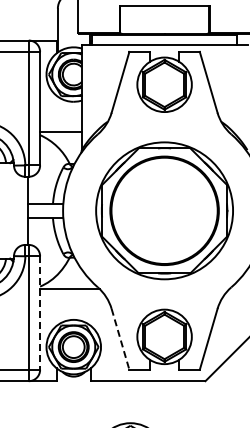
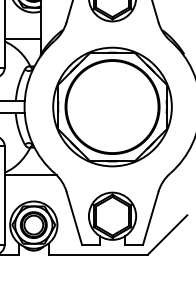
line: (40, 313) -> (5, 195), dashed -> solid
line: (120, 339) -> (74, 218), dashed -> solid

